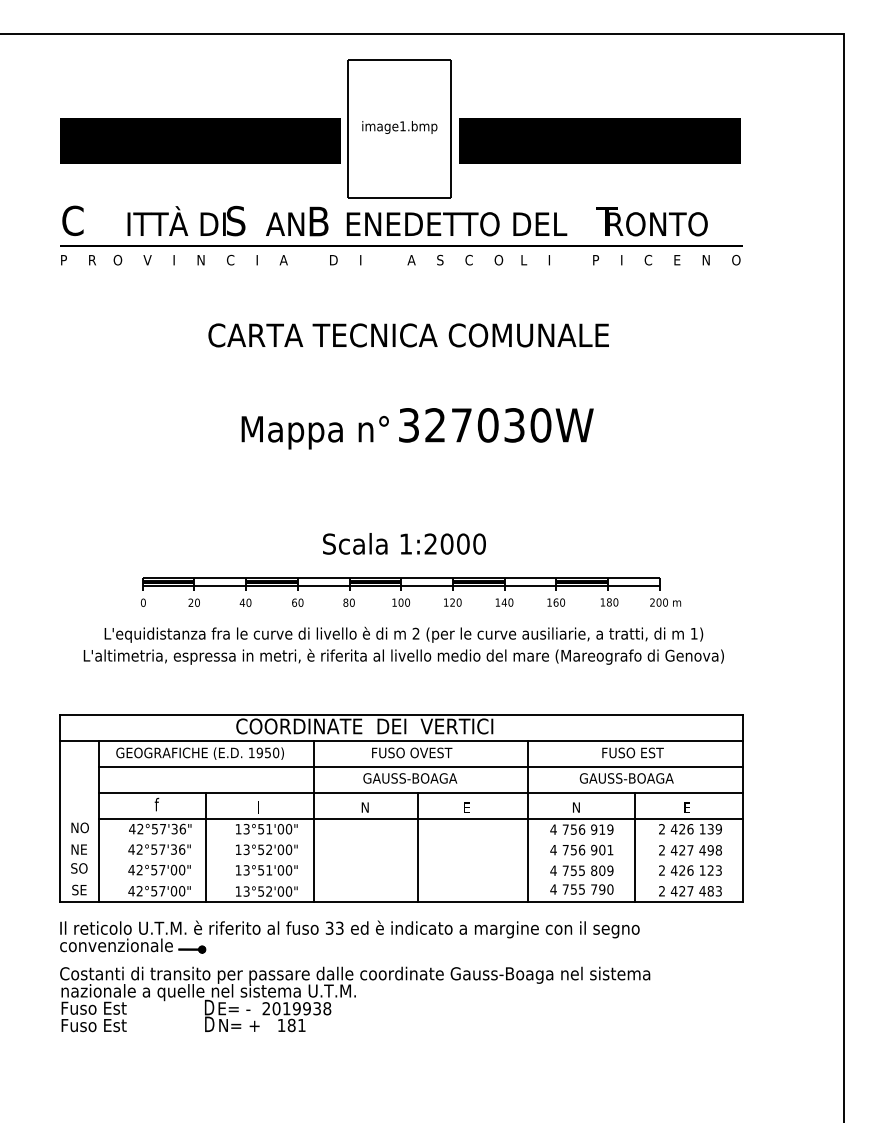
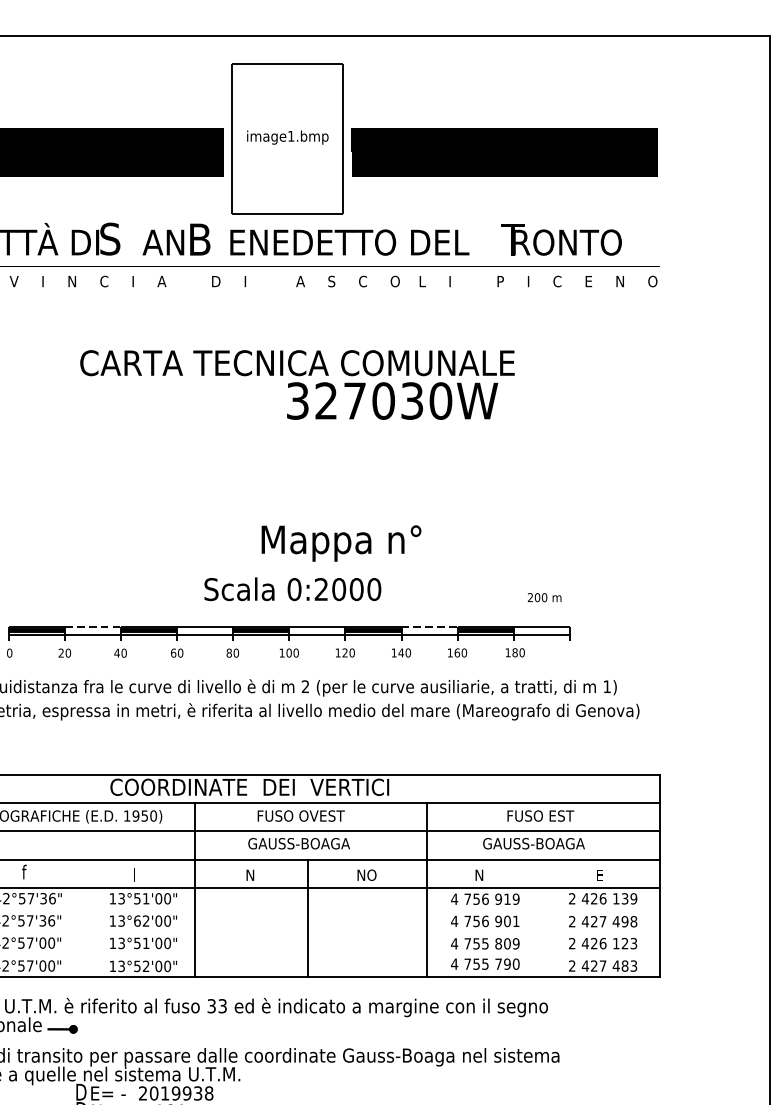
text: (496, 425) -> (392, 401), moved
text: (314, 432) -> (340, 543), moved
text: (405, 543) -> (293, 588), 1:2000 -> 0:2000
line: (220, 578) -> (93, 626), solid -> dashed
line: (530, 578) -> (429, 626), solid -> dashed
text: (665, 602) -> (544, 597), moved
text: (472, 807) -> (366, 875), E -> NO
line: (206, 847) -> (78, 918), removed
line: (635, 847) -> (543, 918), removed
text: (261, 849) -> (137, 920), 13°52'00" -> 13°62'00"

